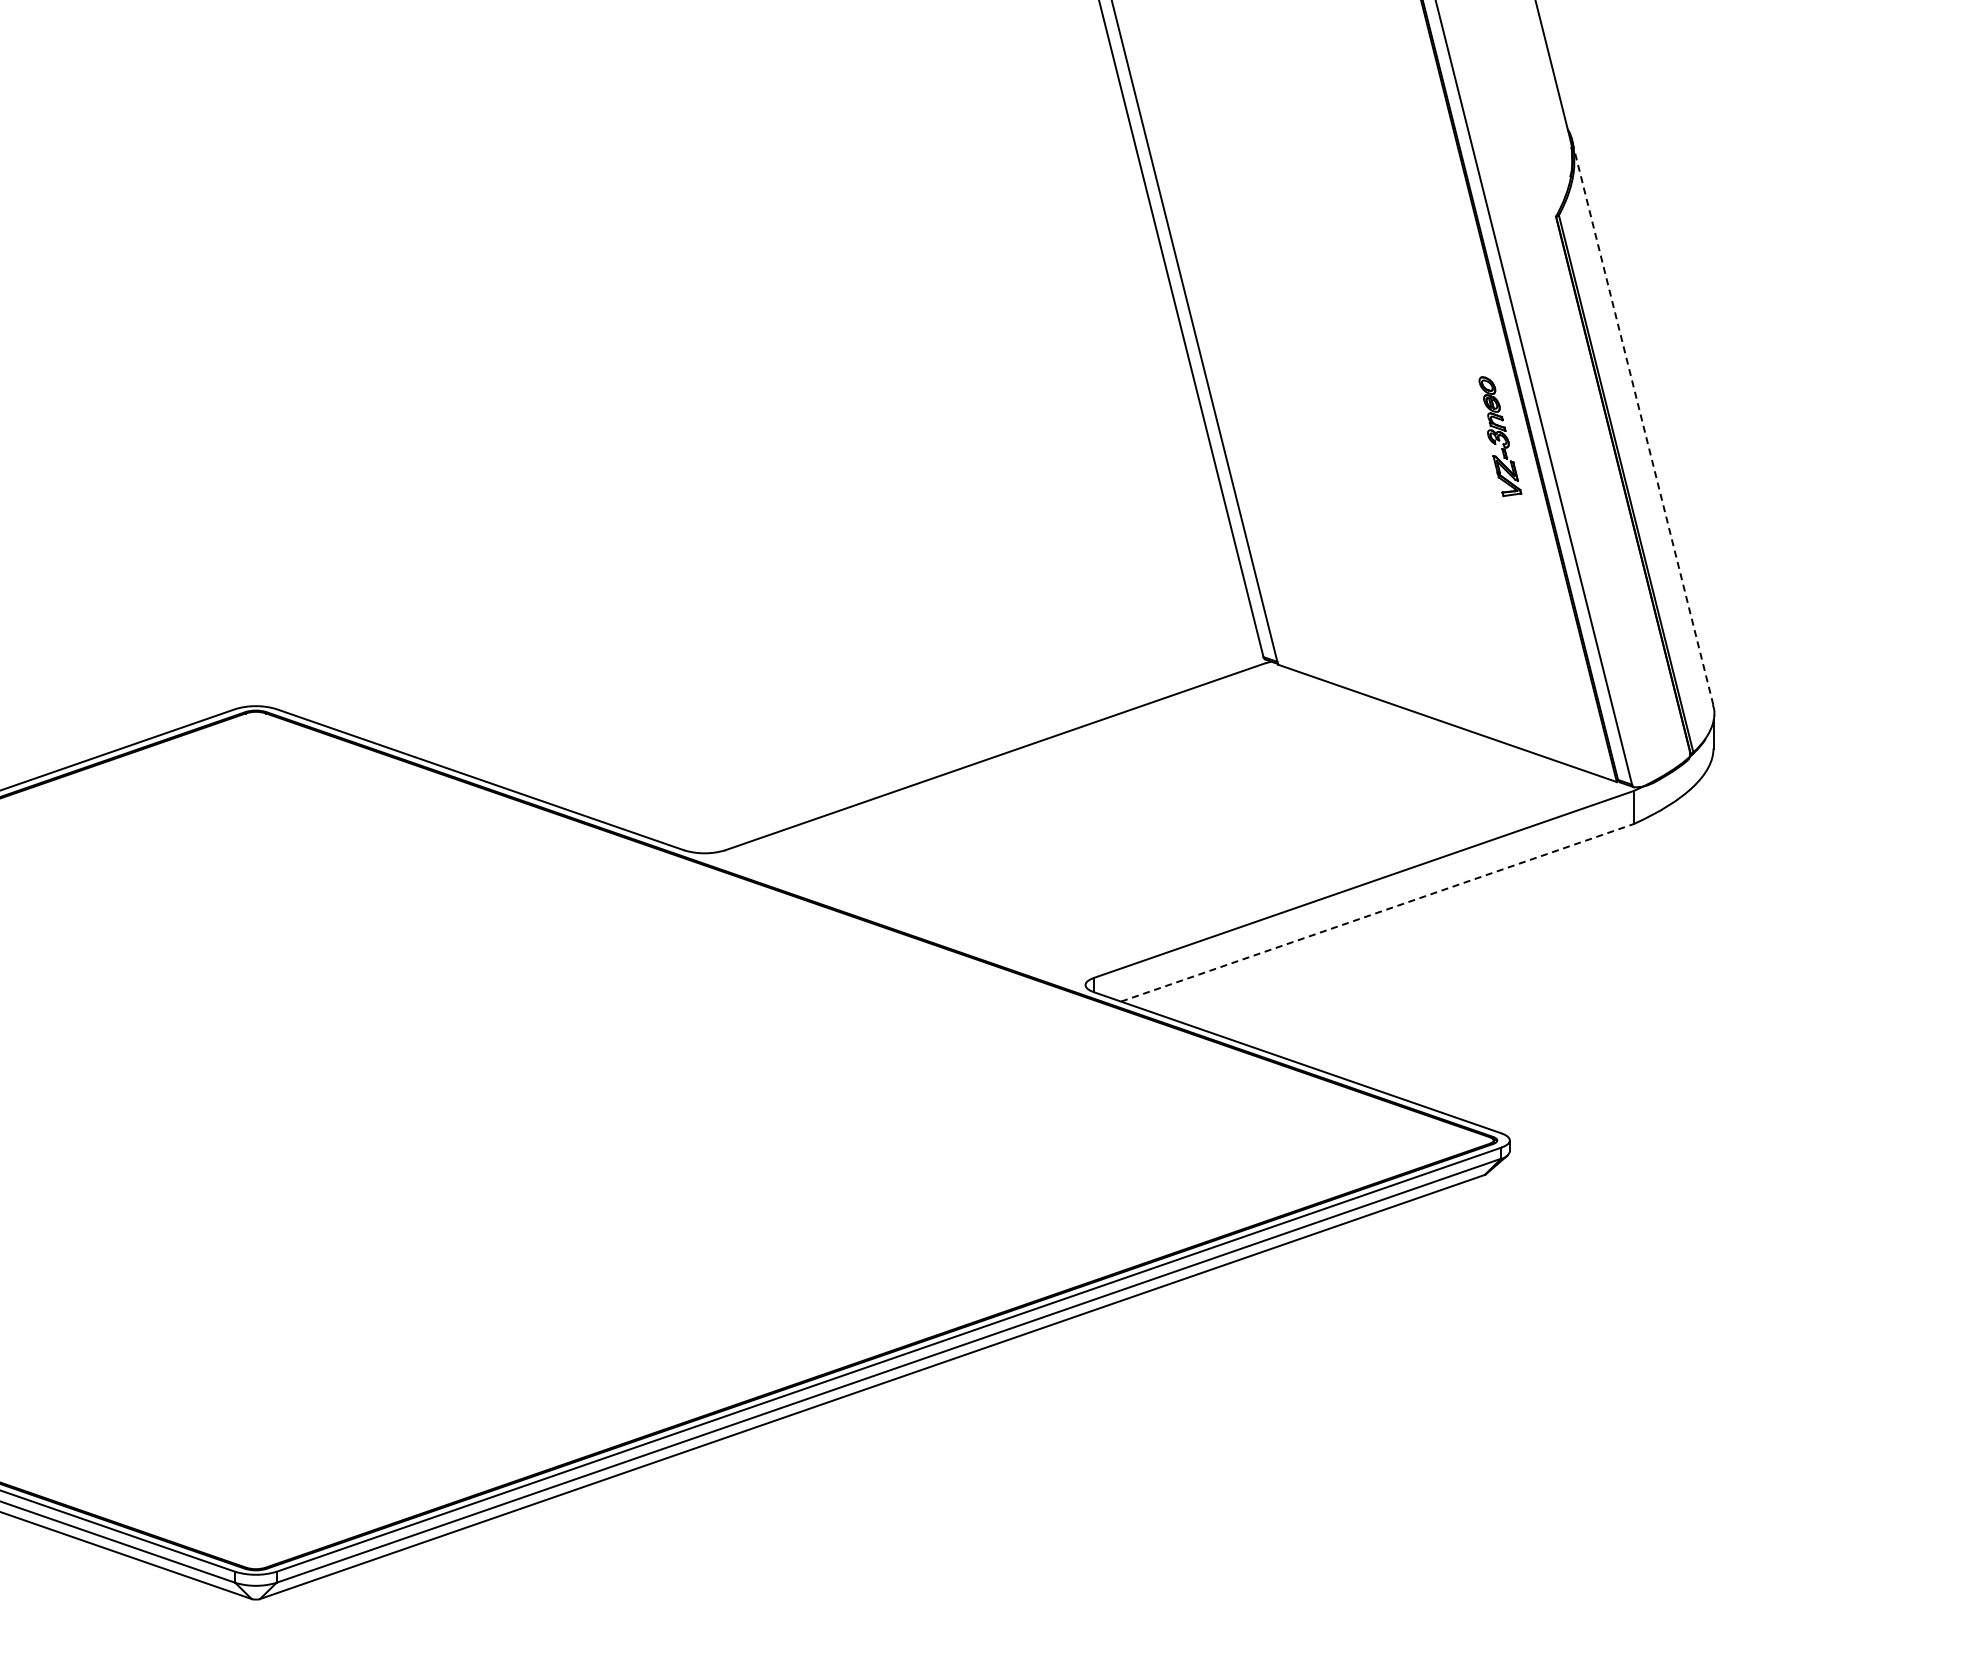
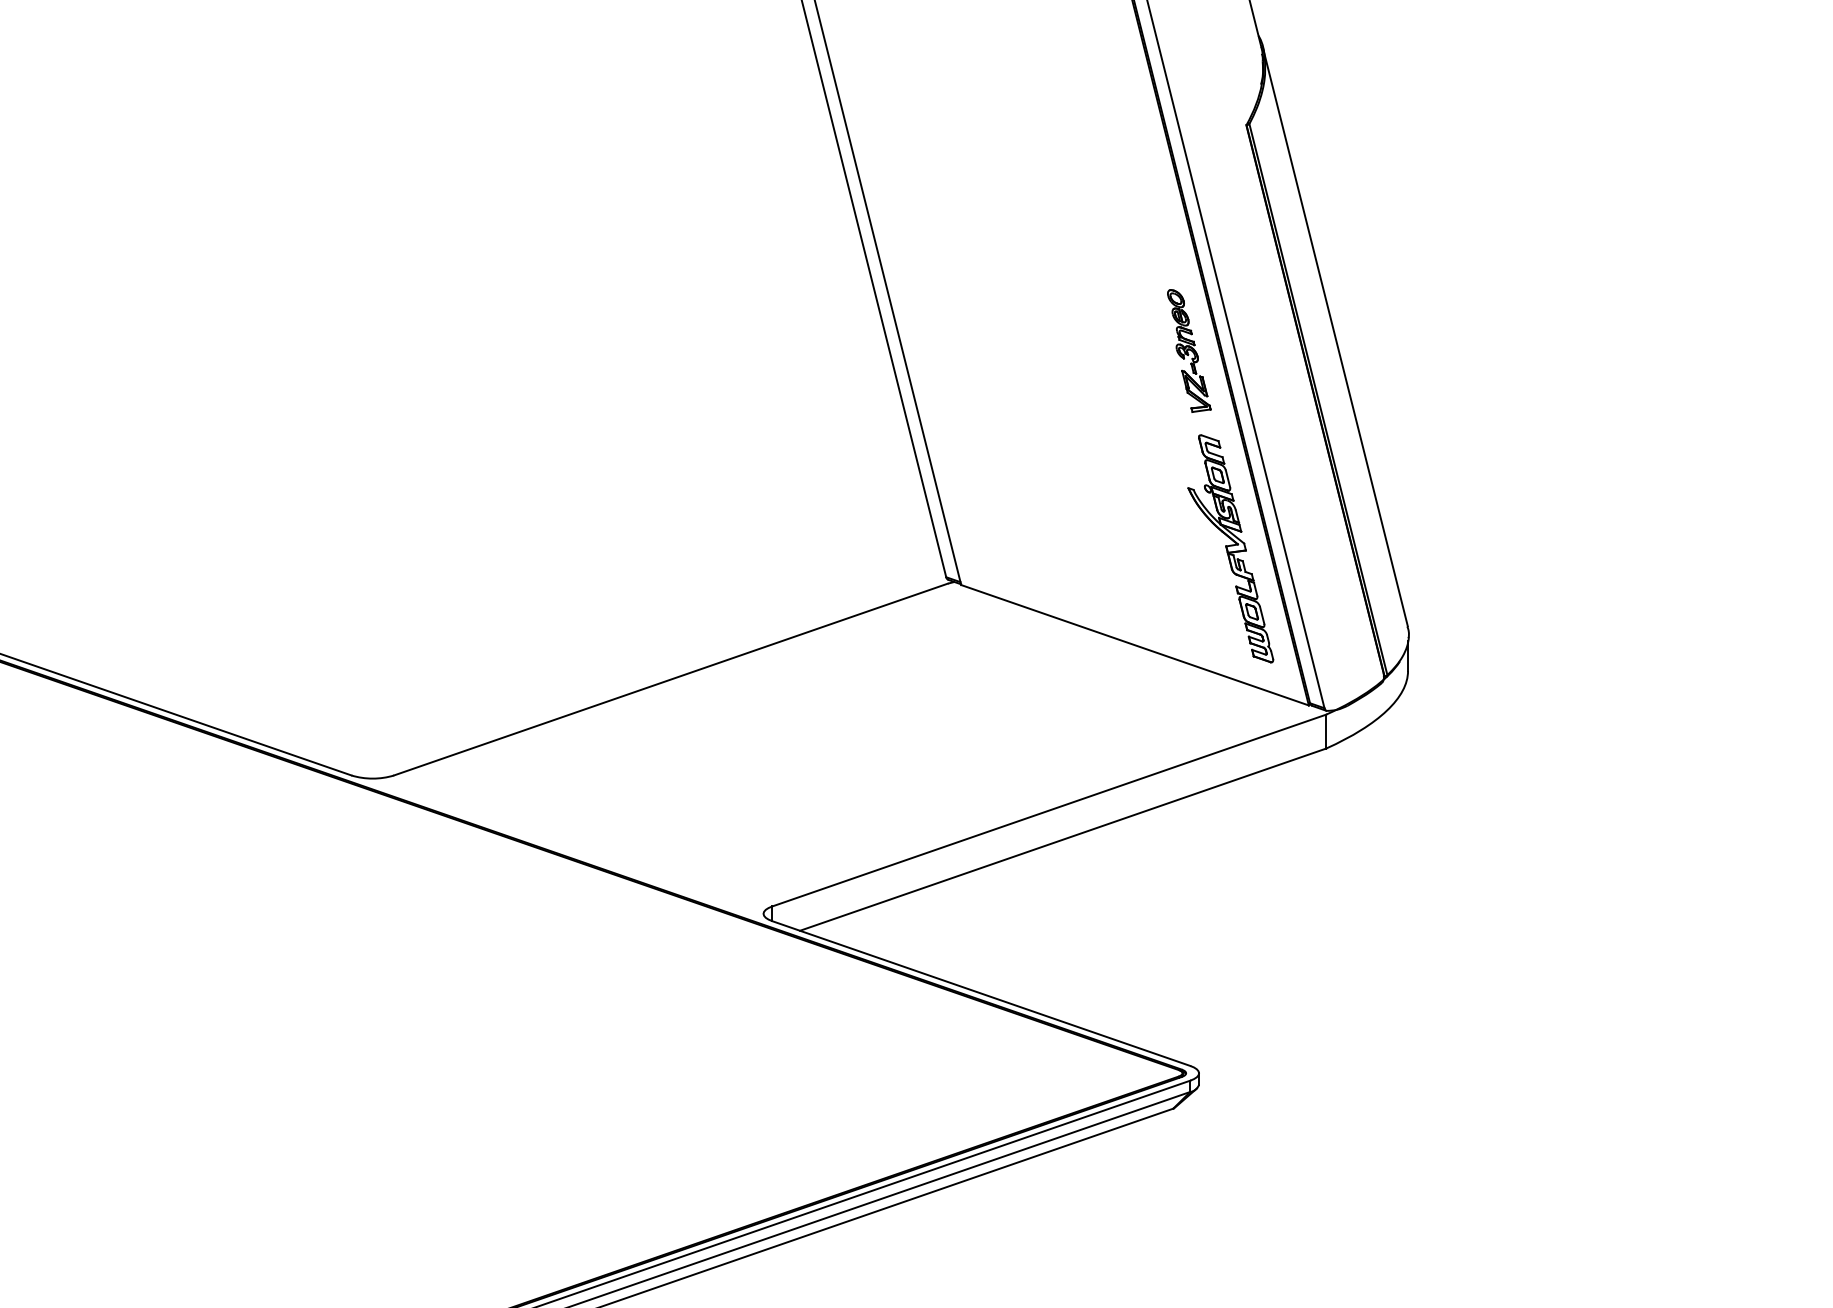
line: (1642, 422) -> (1335, 336), dashed -> solid
part: (1540, 628) -> (1230, 547), added
line: (1377, 912) -> (1063, 839), dashed -> solid

